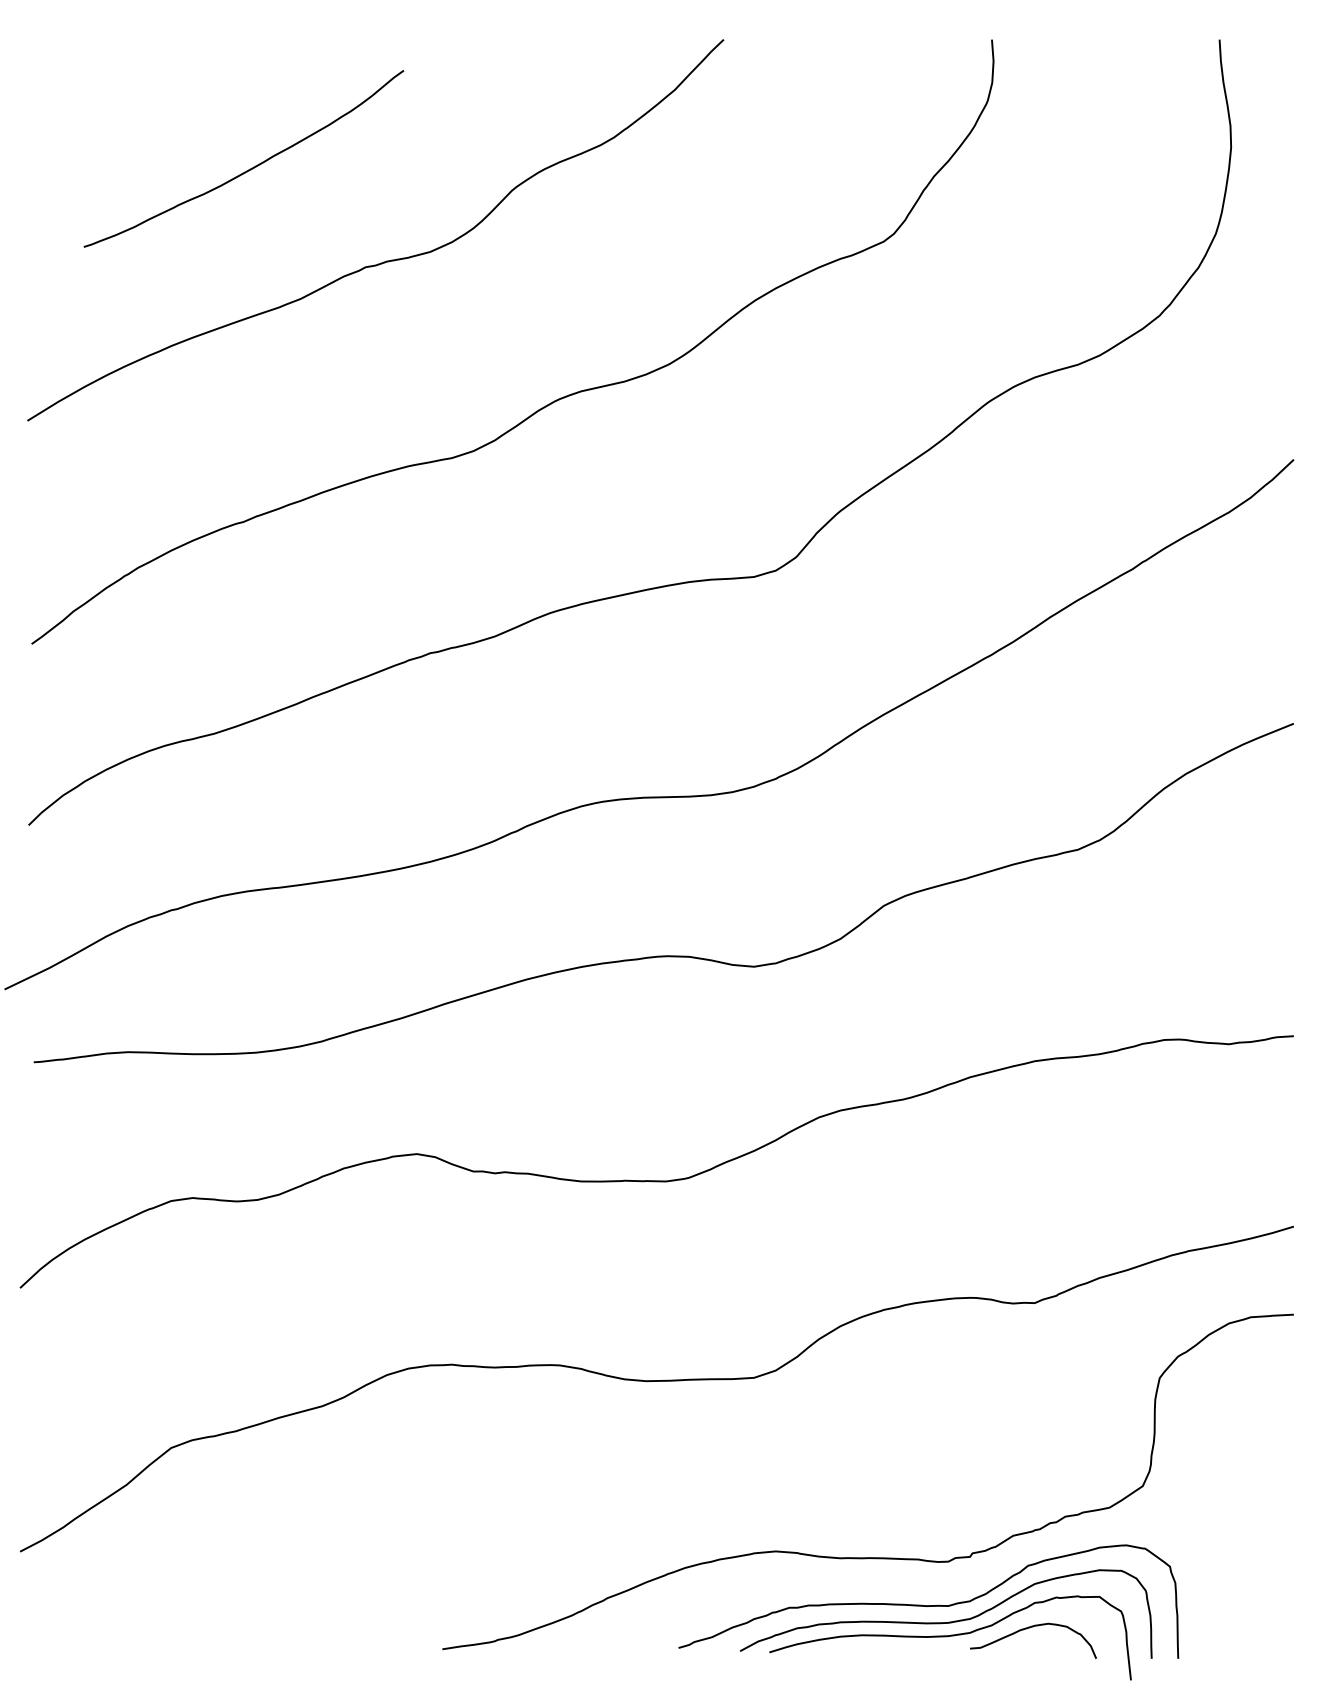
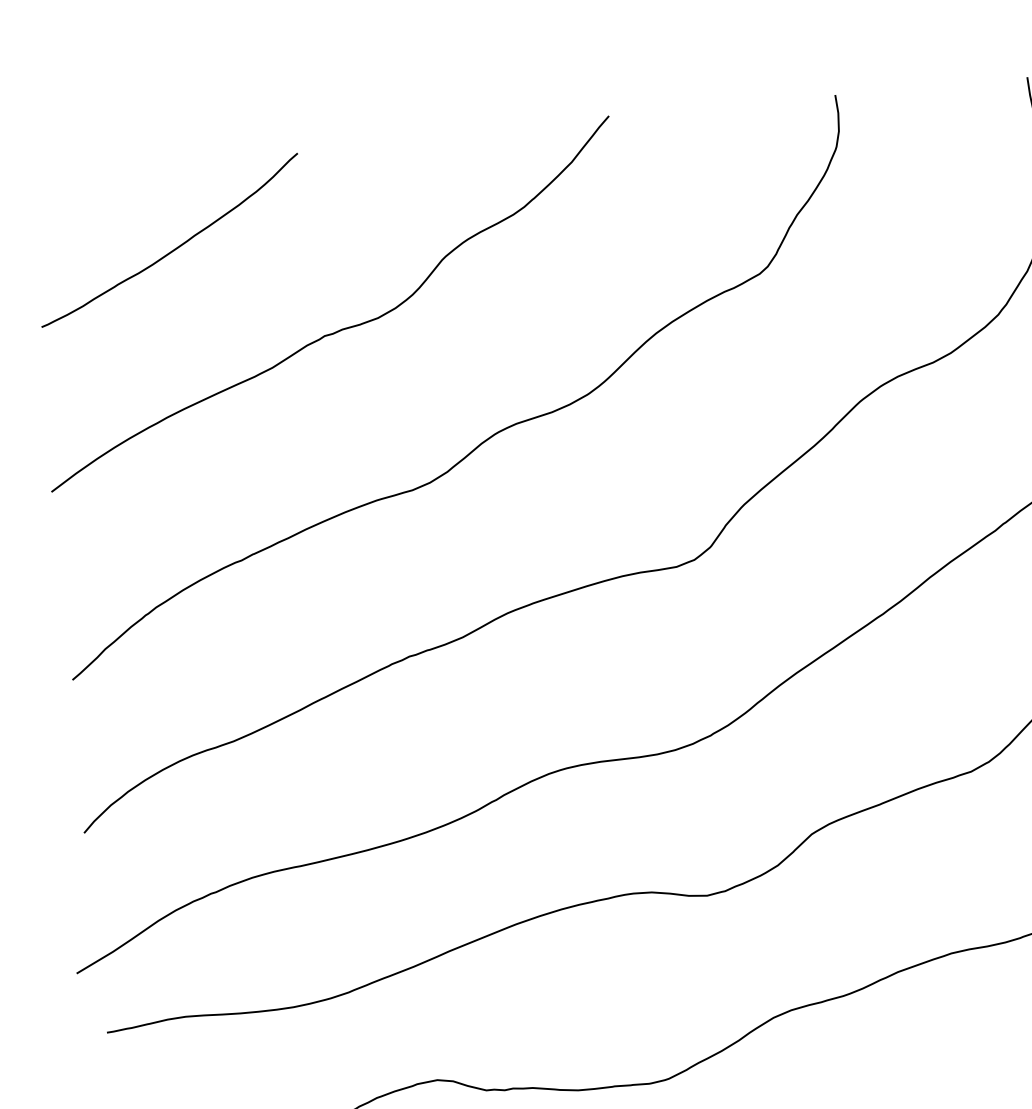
curve: (248, 169) -> (174, 248), moved

